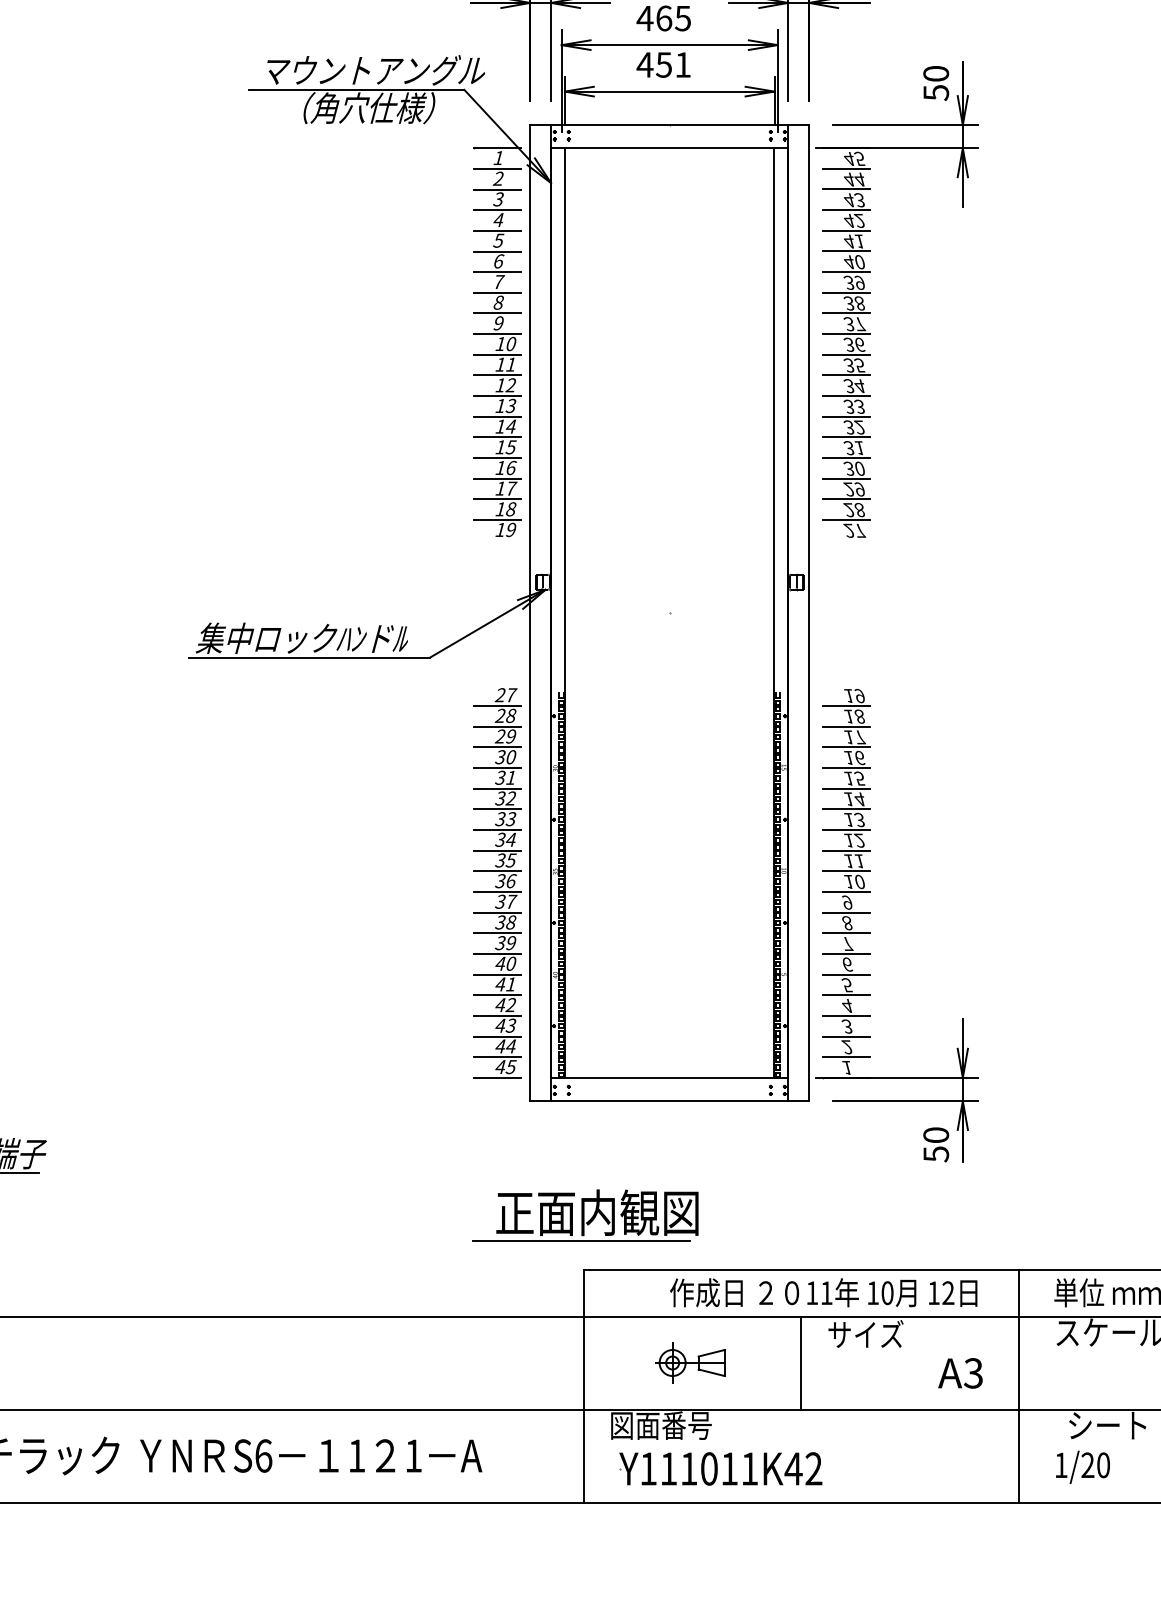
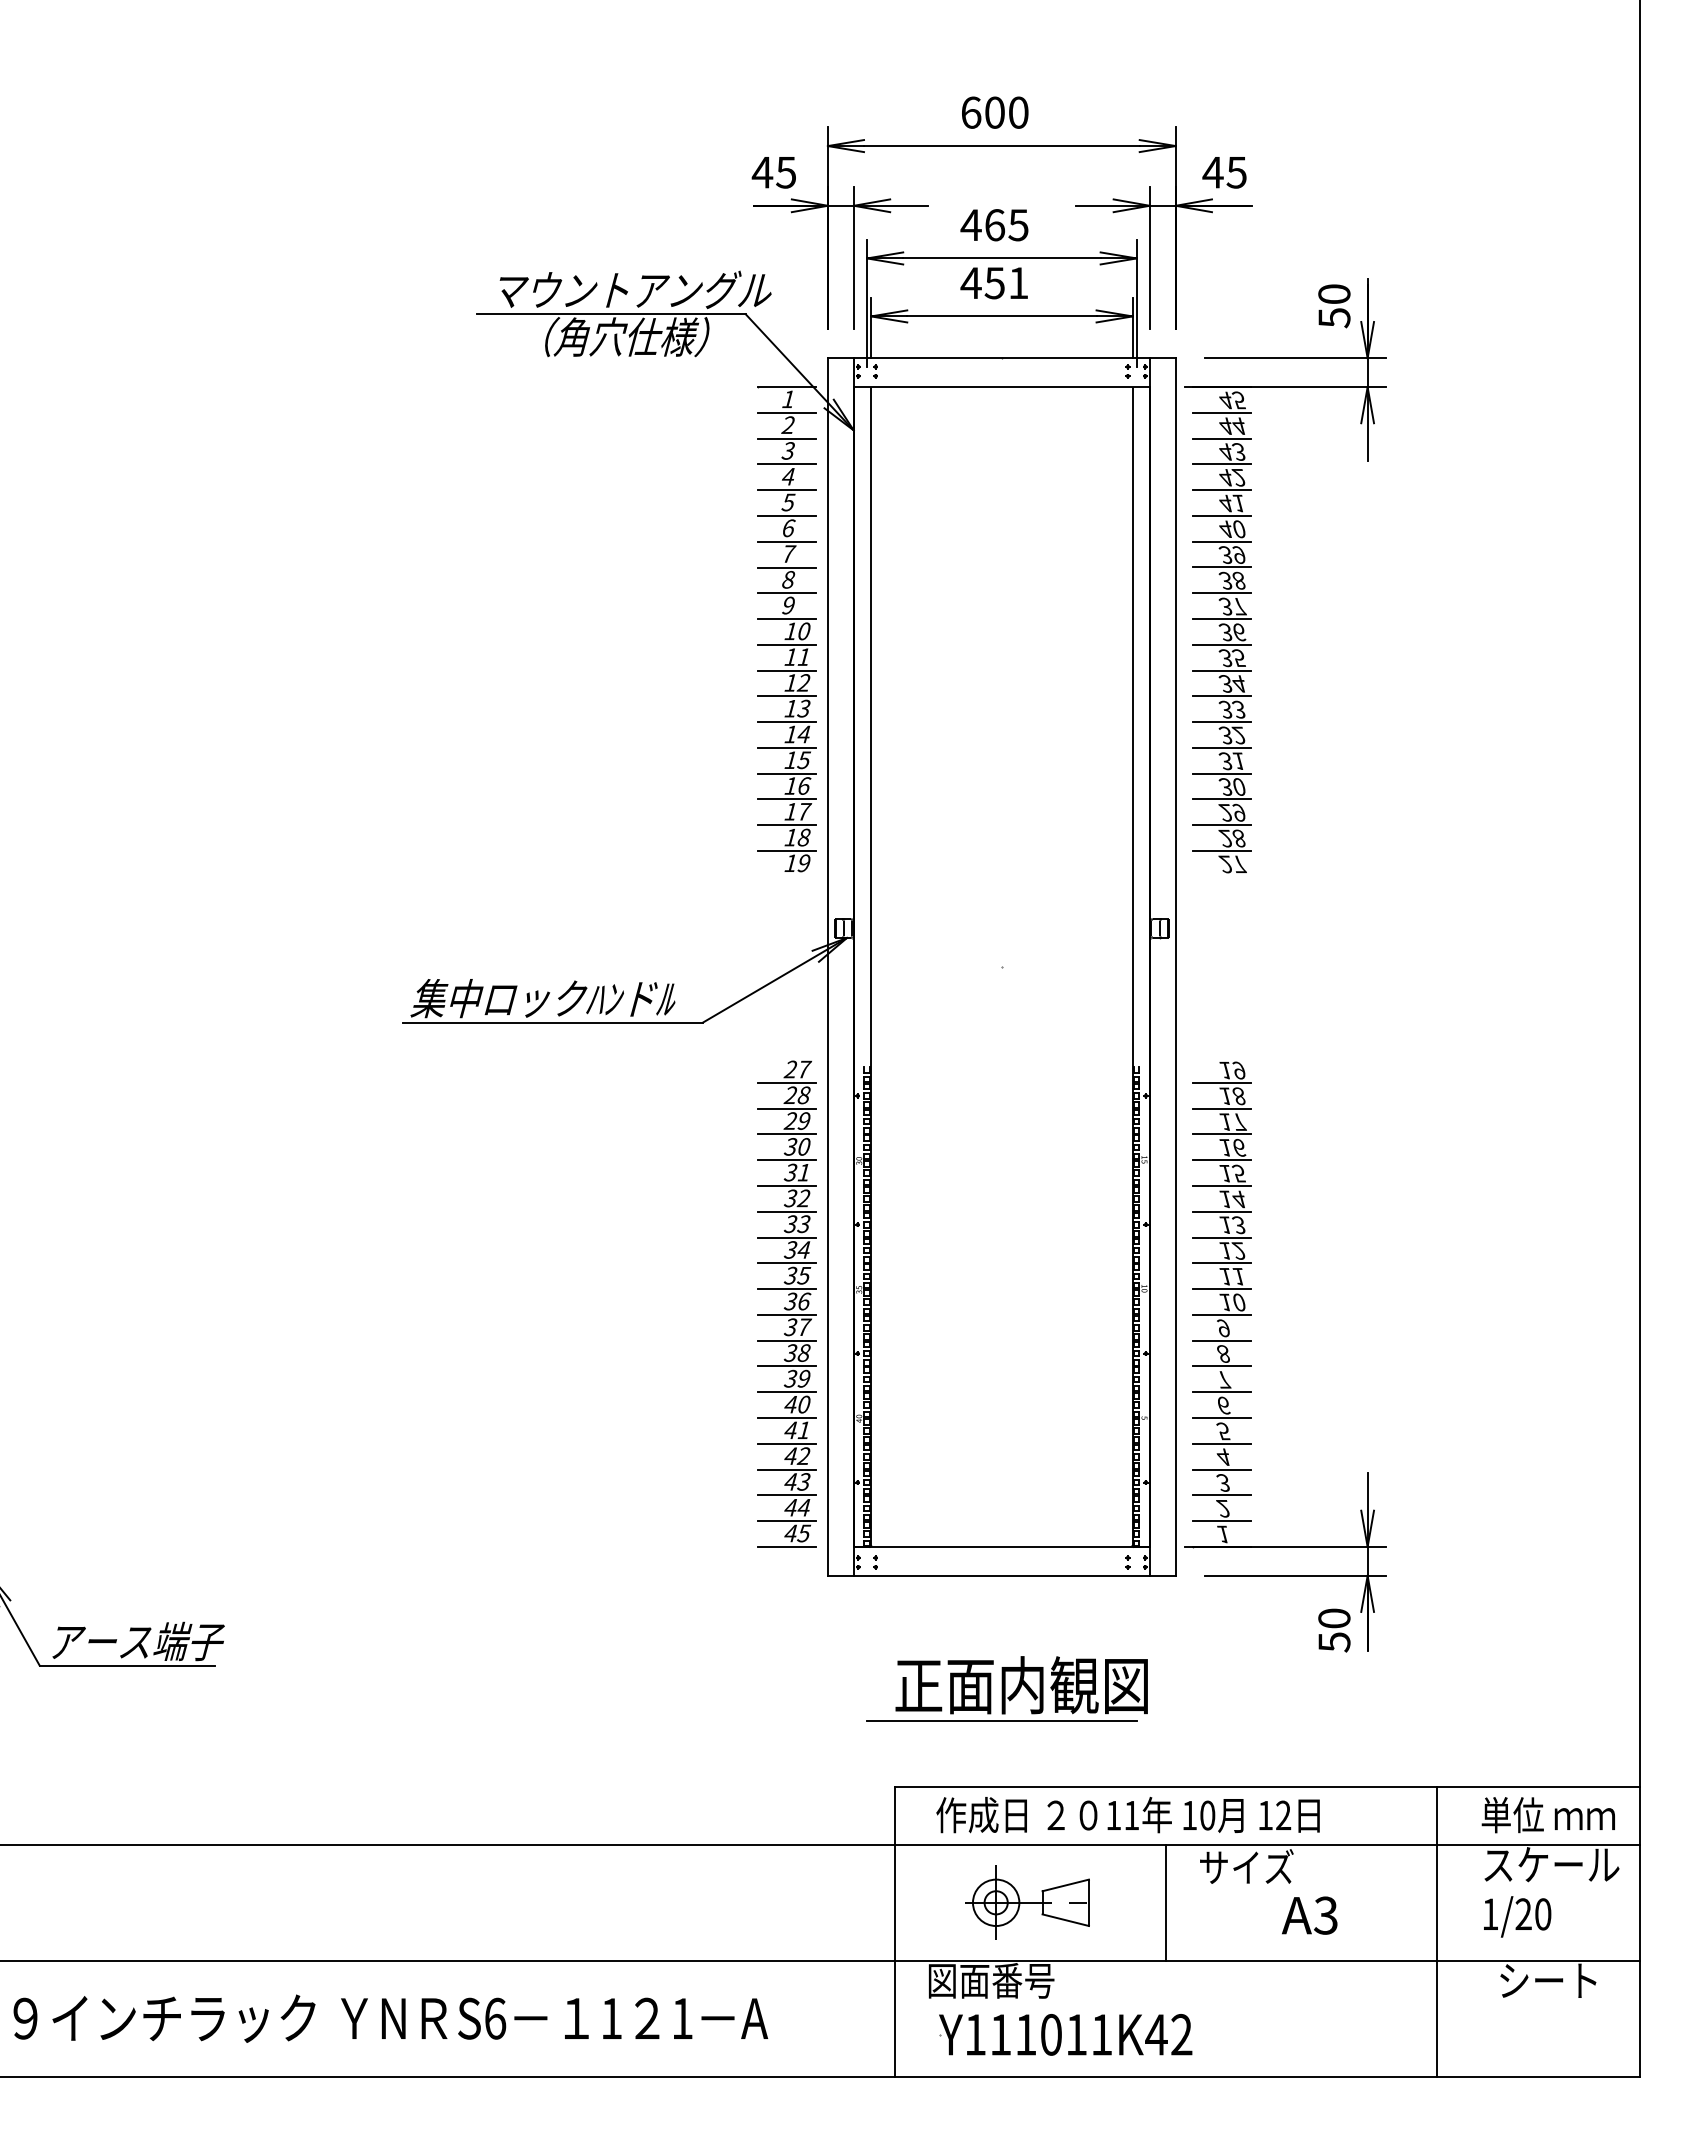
part: (585, 1215) -> (1006, 1688), moved
text: (823, 1293) -> (1127, 1815), moved
part: (690, 1362) -> (1027, 1902), size x1.43
text: (960, 1373) -> (1309, 1915), moved
text: (1082, 1467) -> (1517, 1916), moved

